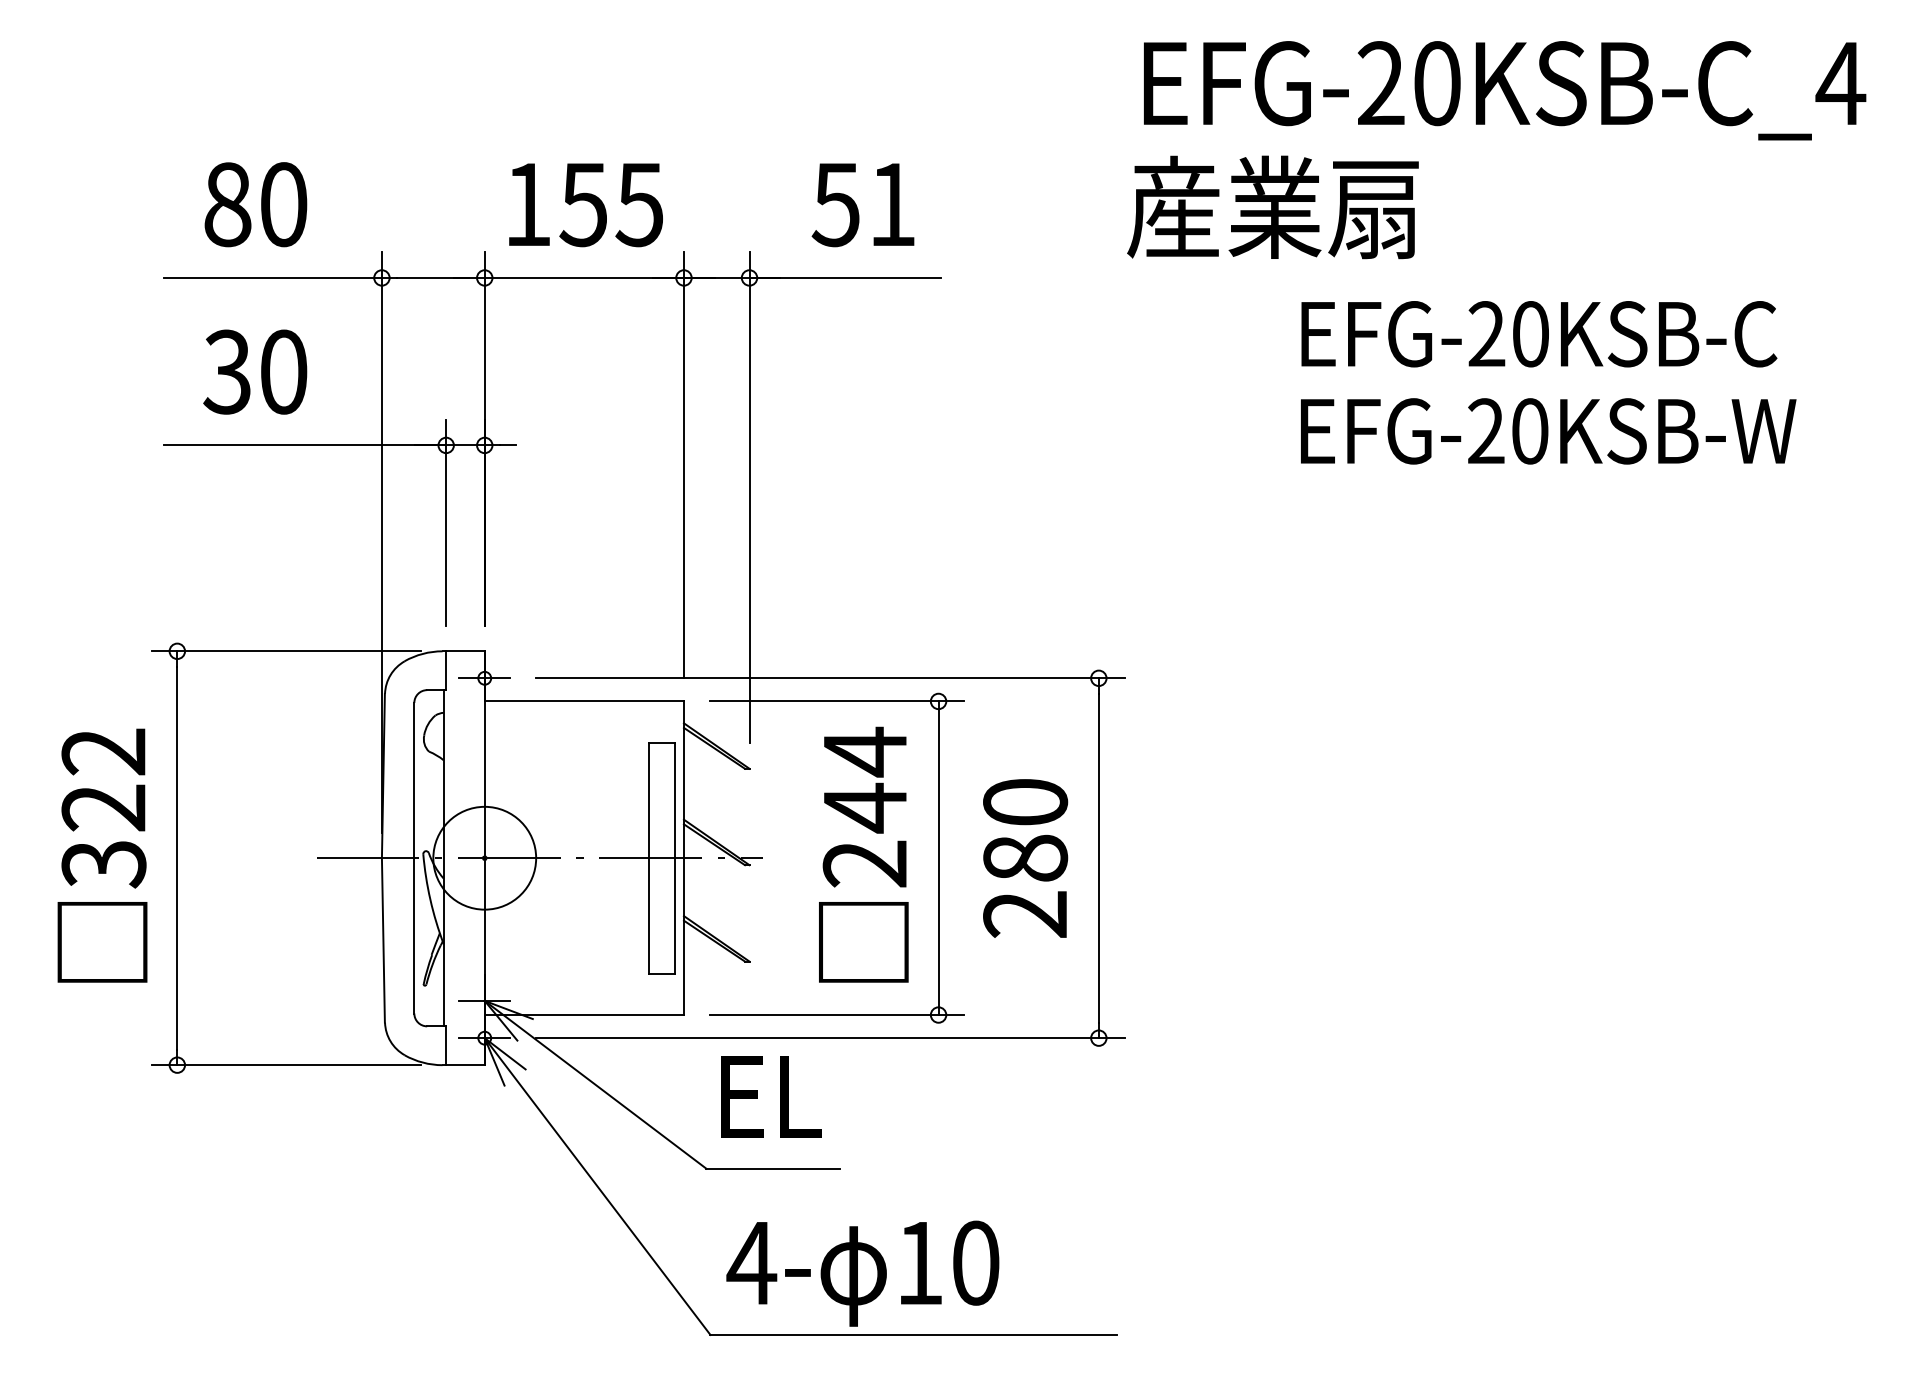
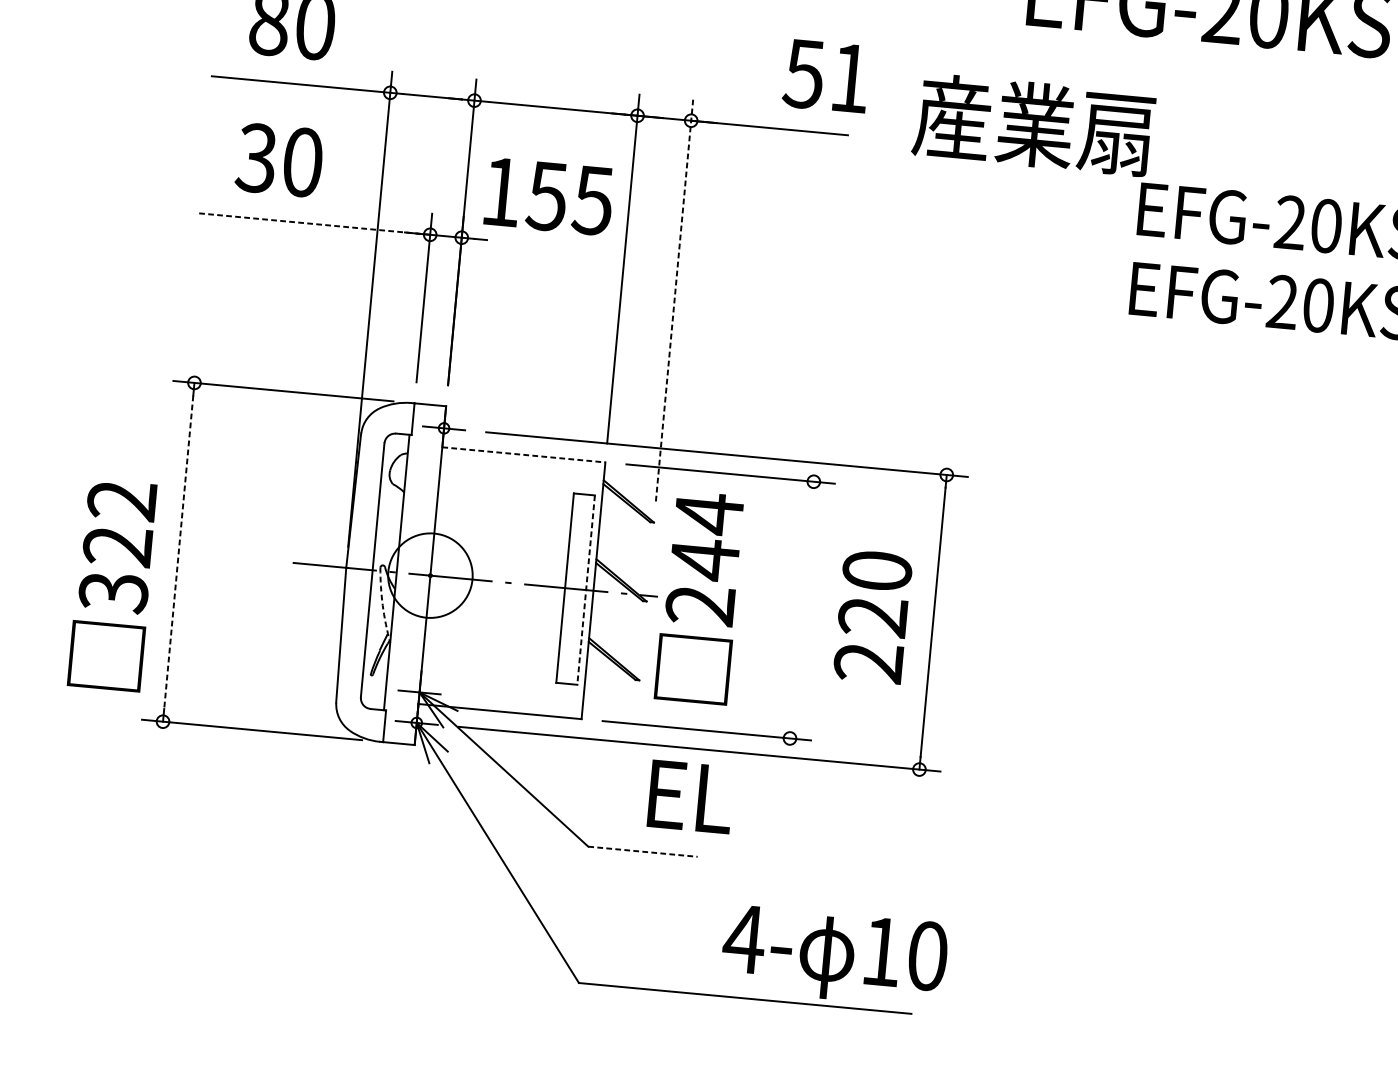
text: (585, 205) -> (548, 197), moved
text: (862, 205) -> (825, 76), moved
text: (1272, 207) -> (1033, 124), moved
line: (305, 445) -> (315, 224), solid -> dashed
line: (749, 497) -> (674, 300), solid -> dashed
line: (584, 701) -> (523, 454), solid -> dashed
text: (863, 854) -> (699, 597), moved
text: (102, 855) -> (113, 585), moved
text: (1025, 857) -> (873, 616), 280 -> 220
line: (177, 858) -> (178, 552), solid -> dashed
line: (674, 858) -> (585, 590), solid -> dashed
line: (938, 858) -> (801, 610), removed
arc: (430, 899) -> (382, 605), solid -> dashed
text: (771, 1096) -> (691, 796), moved
line: (773, 1168) -> (643, 851), solid -> dashed
text: (862, 1273) -> (834, 955), moved

